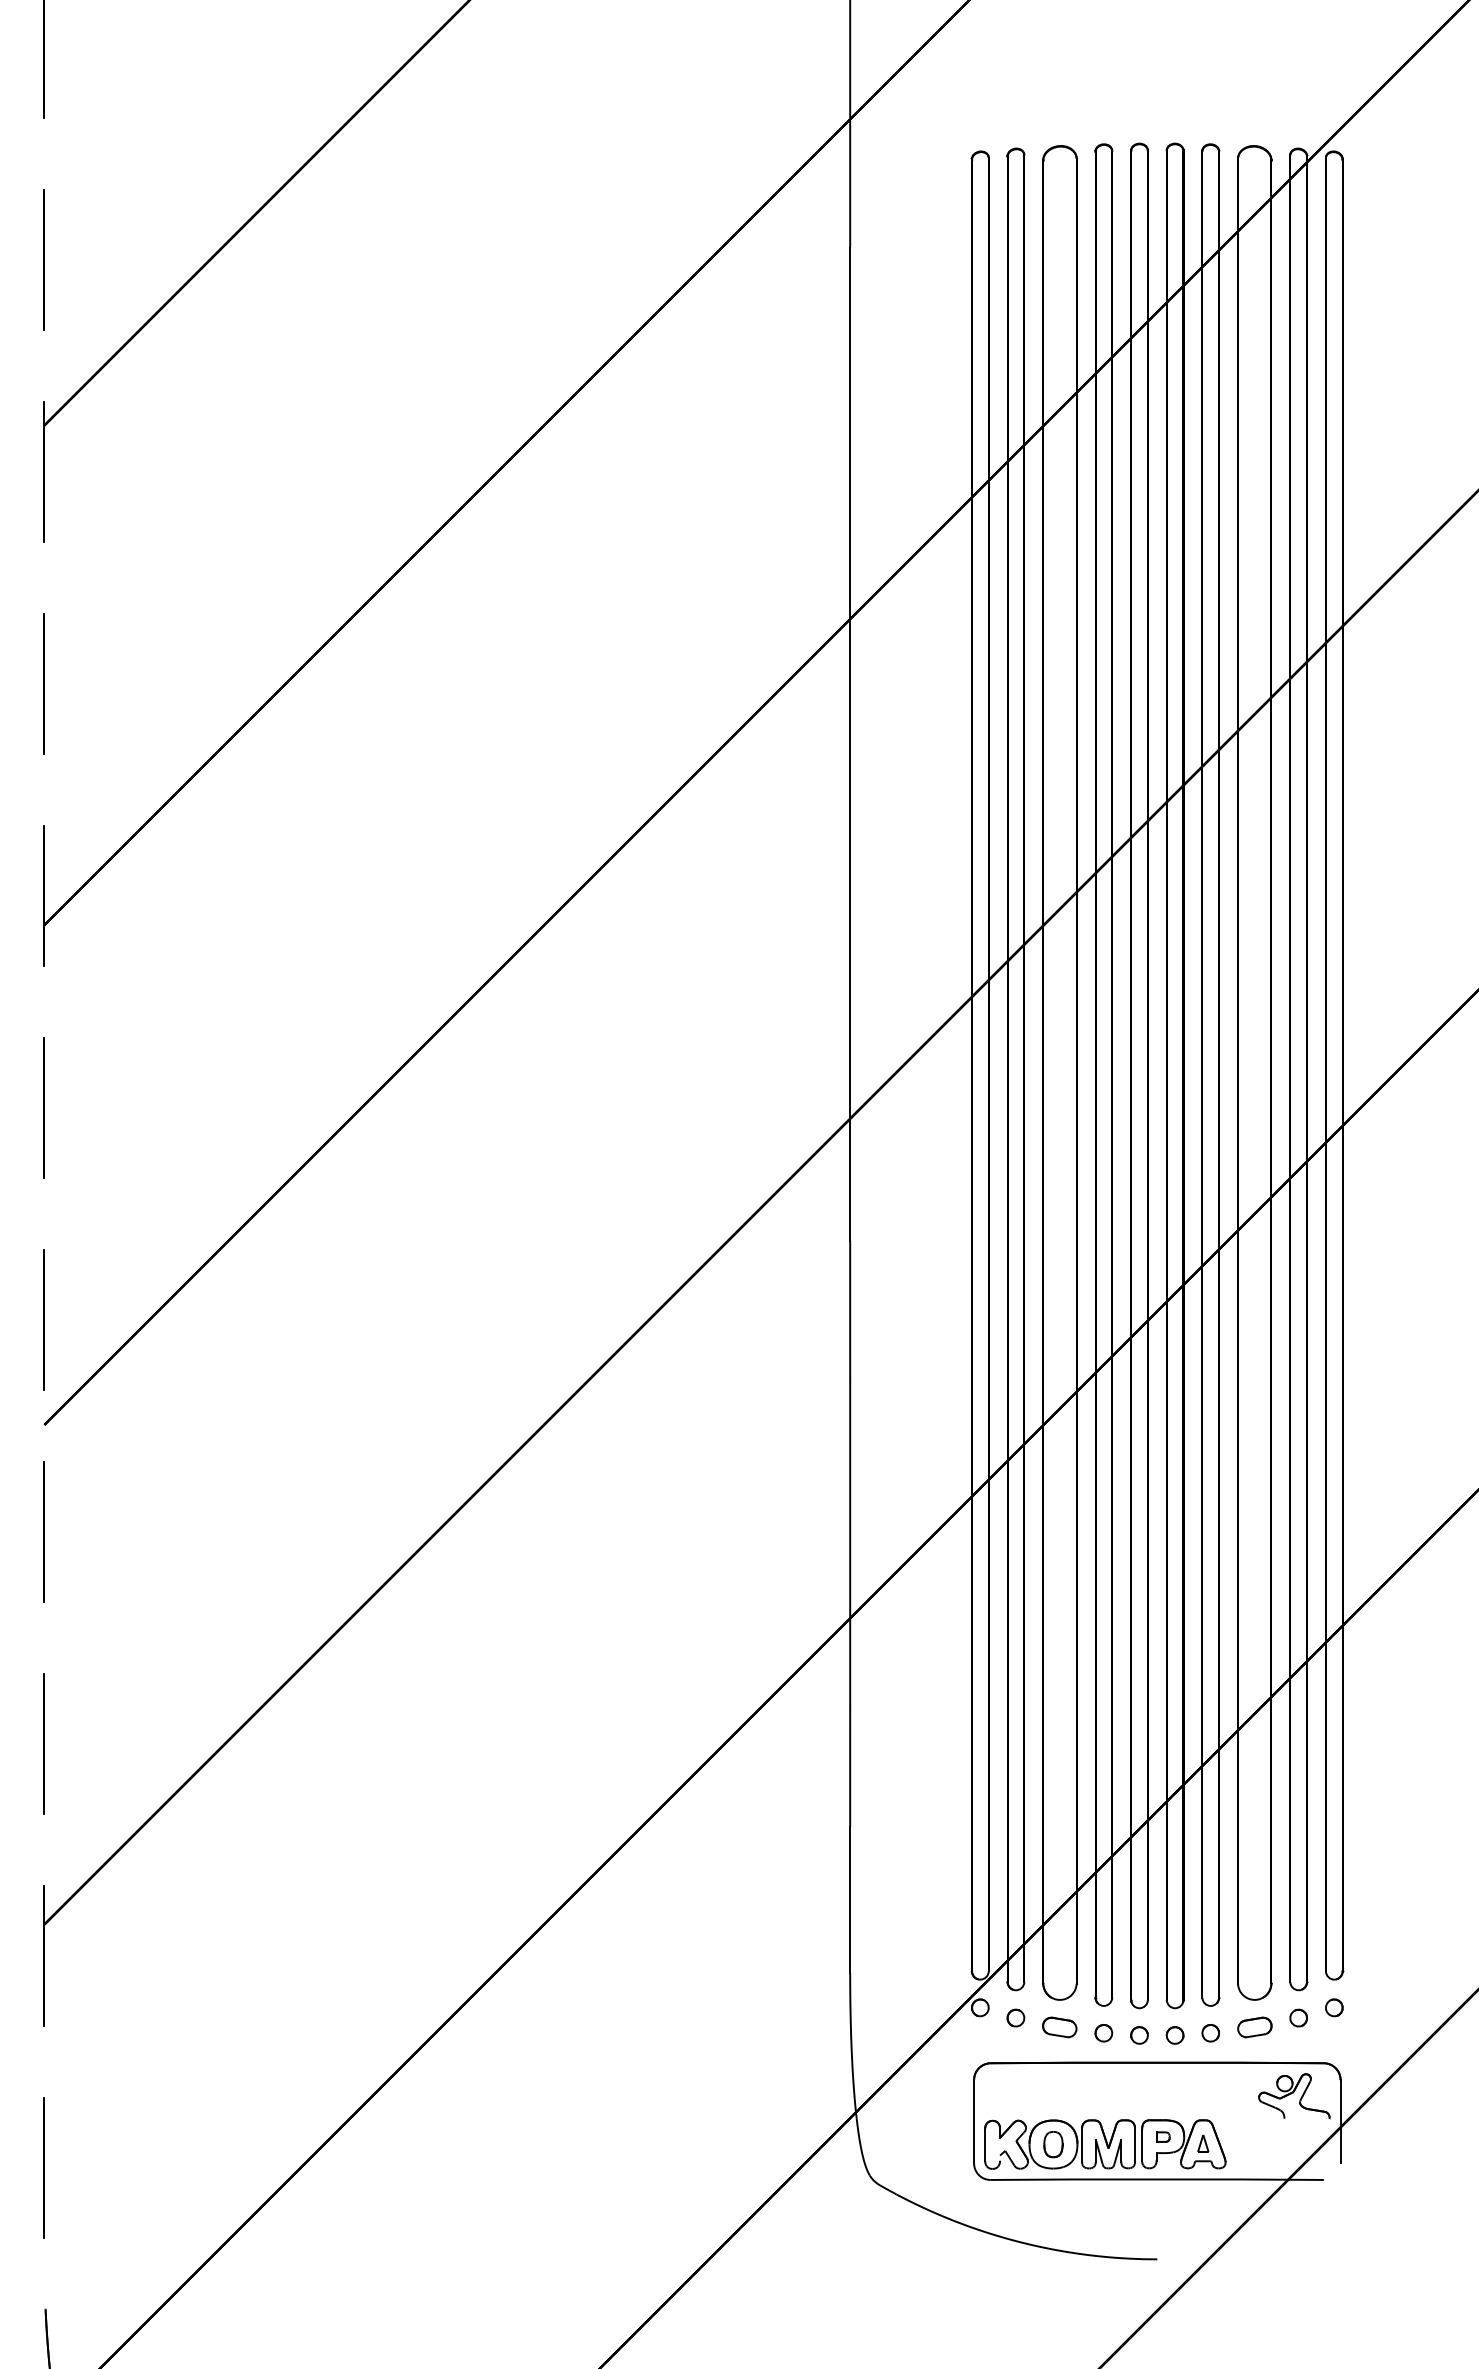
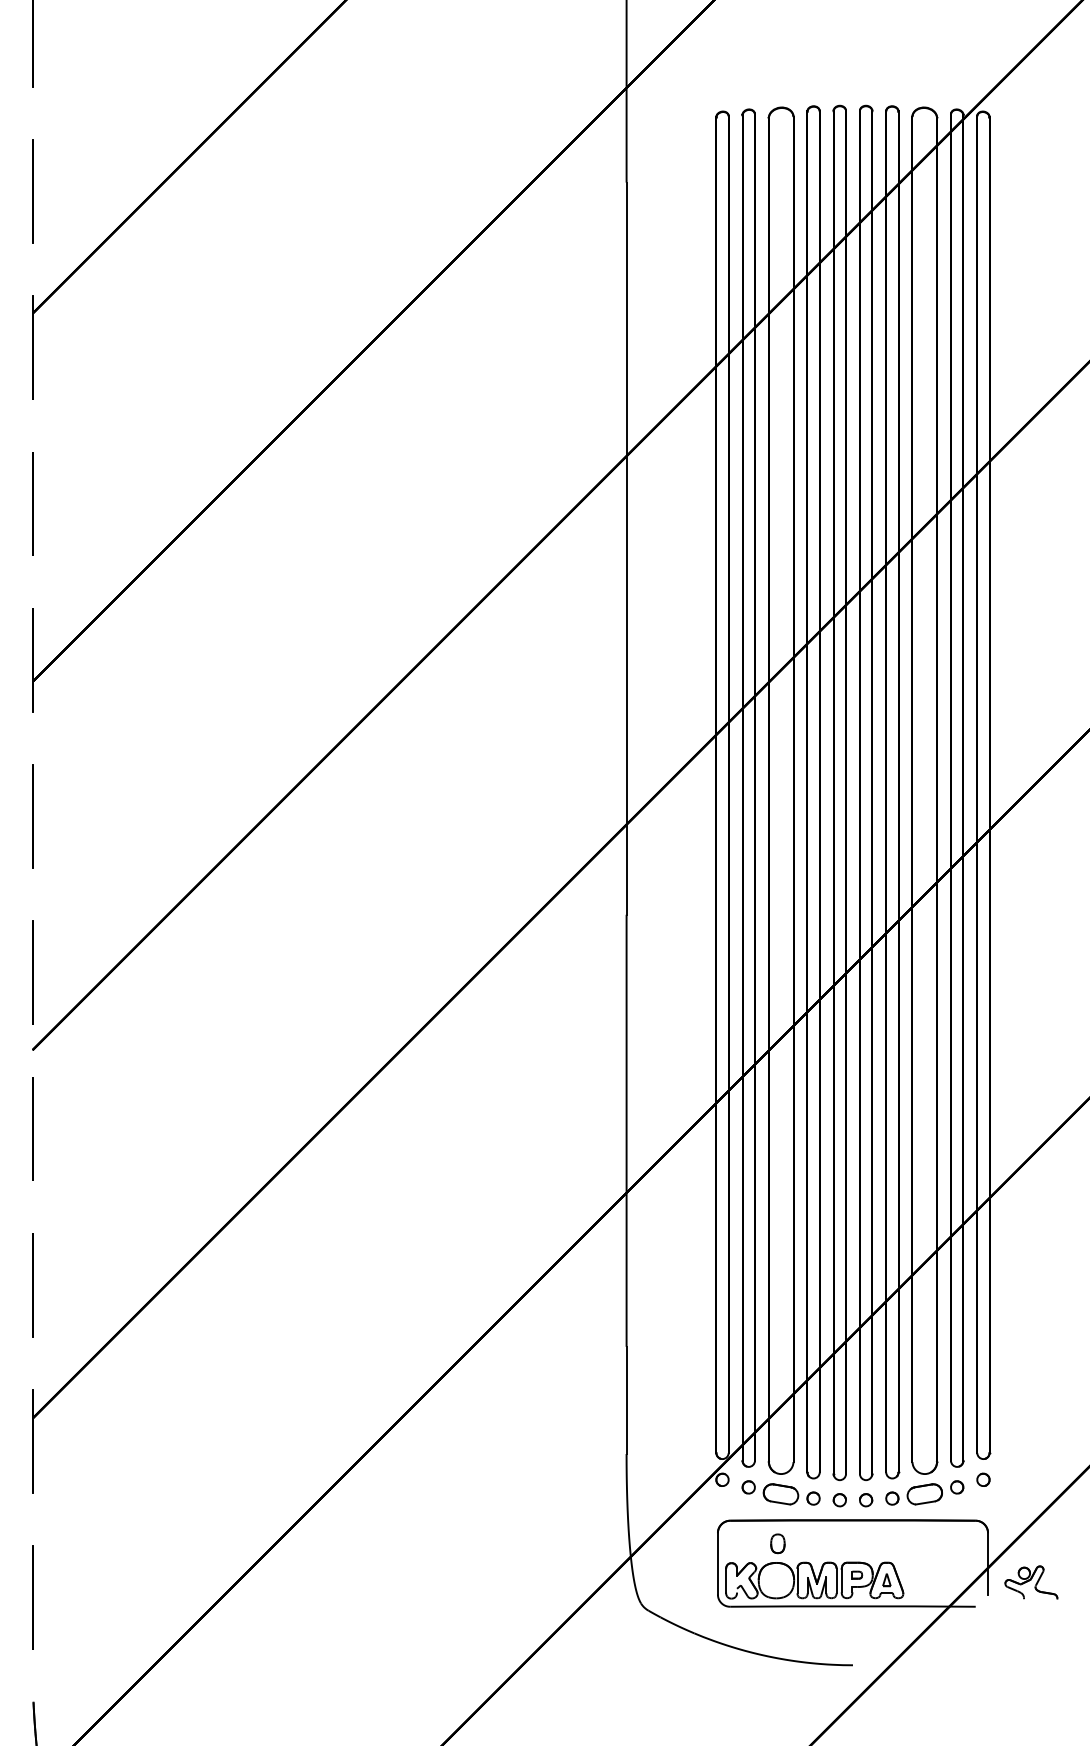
part: (1059, 2027) -> (780, 1494), size x1.4
part: (1254, 2027) -> (924, 1494), size x1.4
part: (1294, 2096) -> (1031, 1582), moved
part: (1053, 2144) -> (777, 1543), moved

